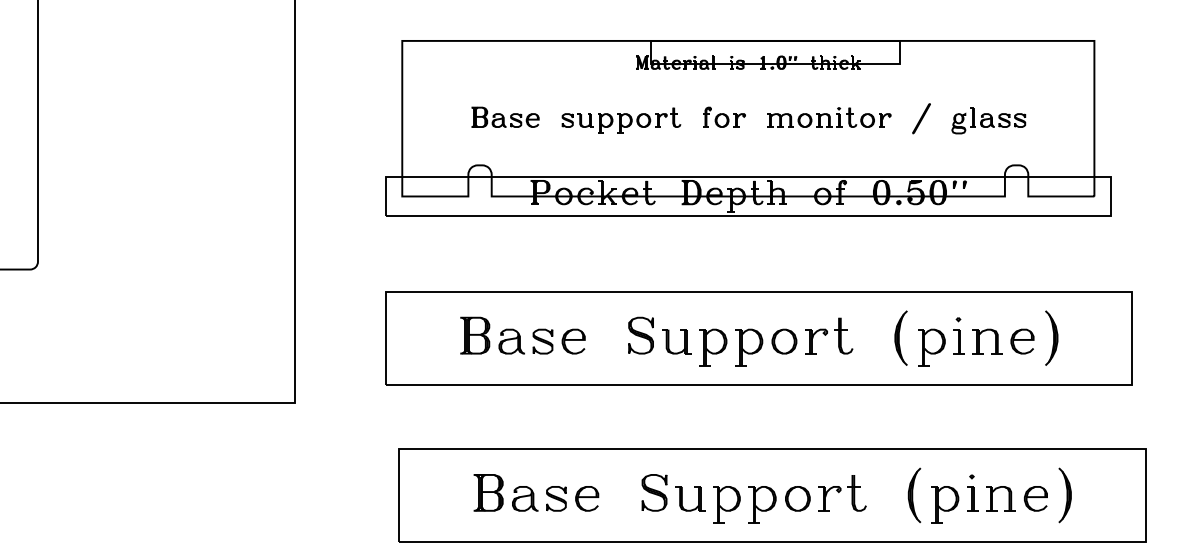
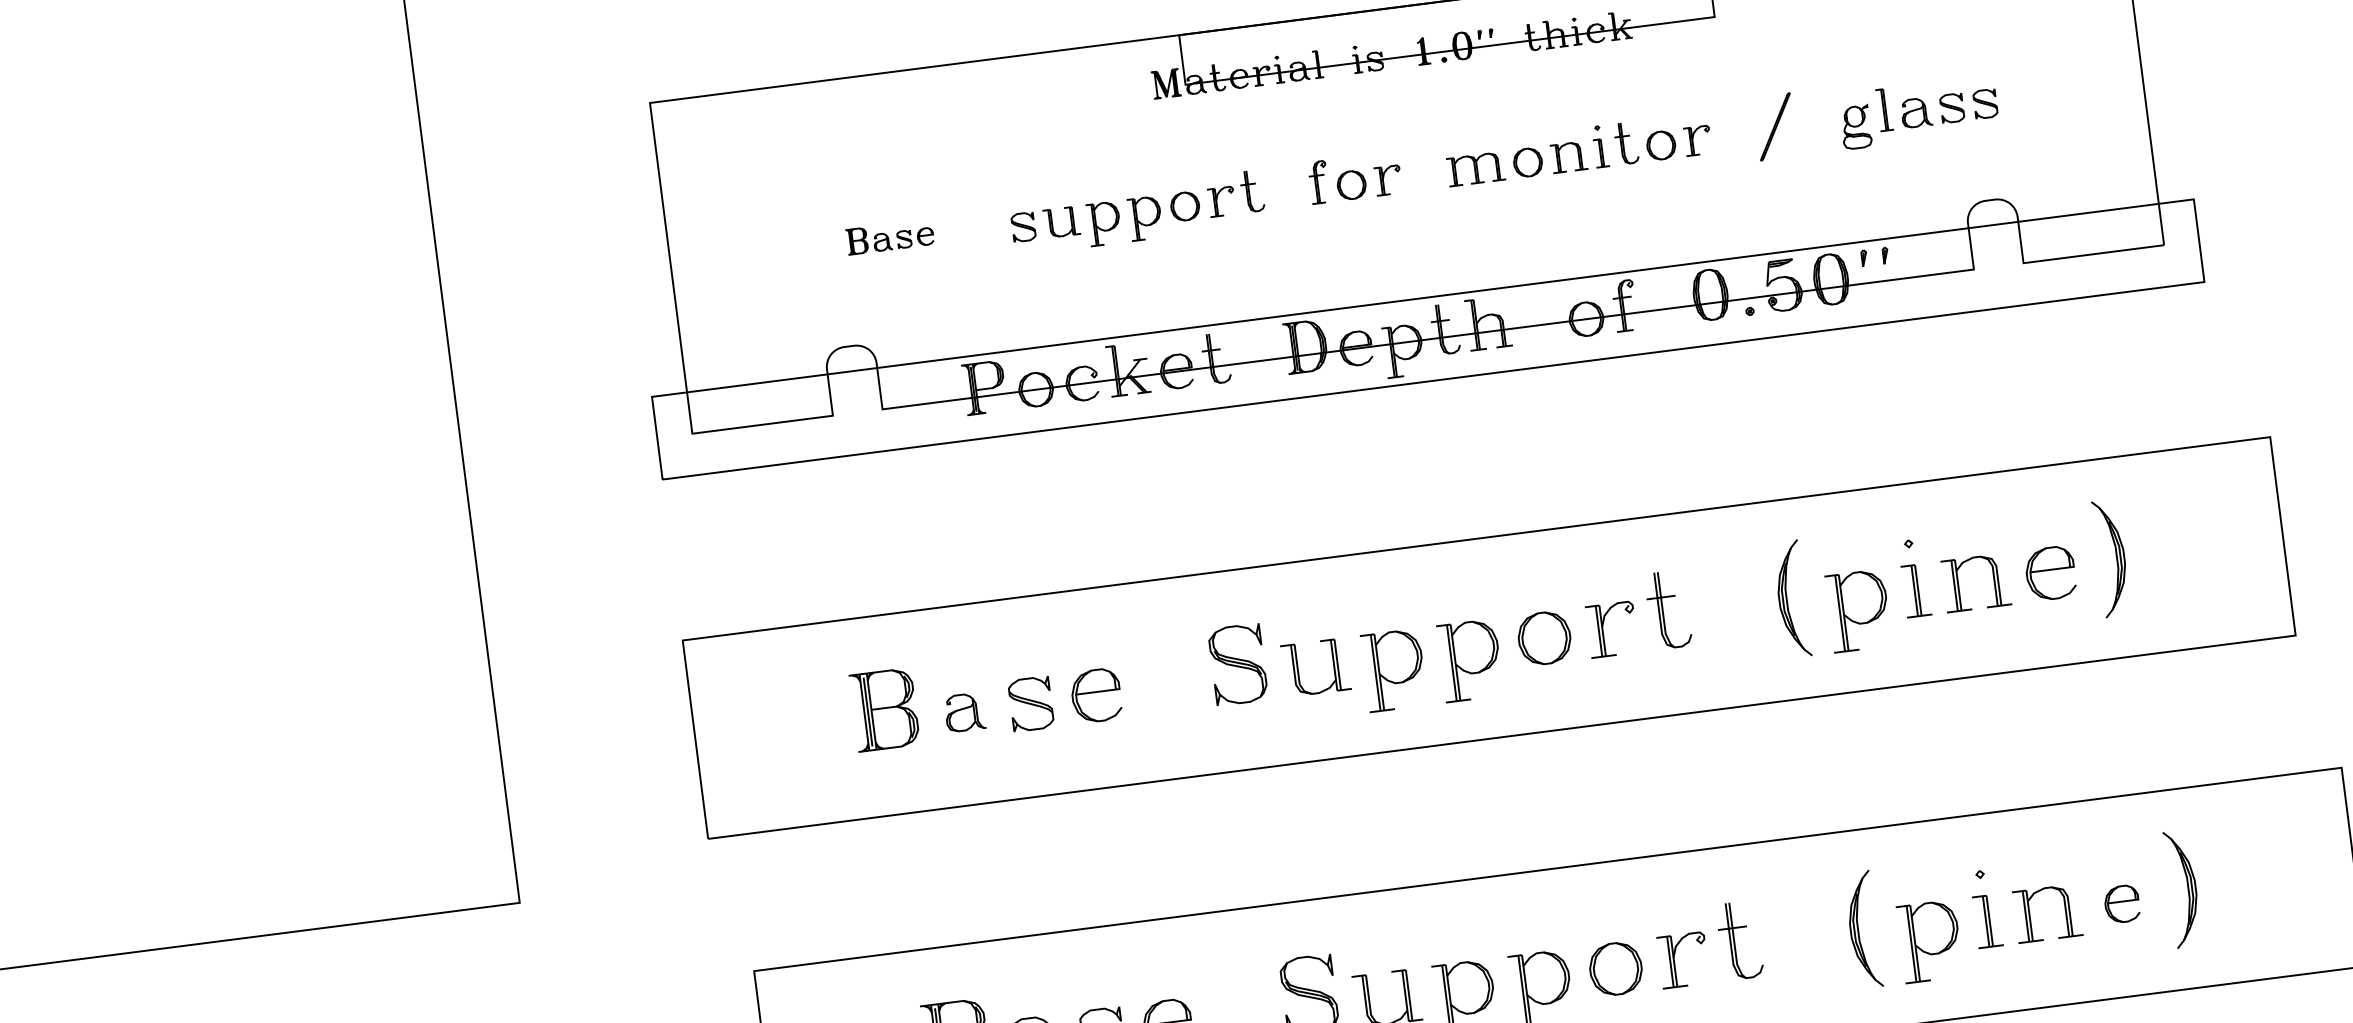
part: (505, 116) -> (890, 235), size x0.6
part: (511, 341) -> (964, 712), size x0.7
part: (1035, 498) -> (2121, 903), size x0.7

